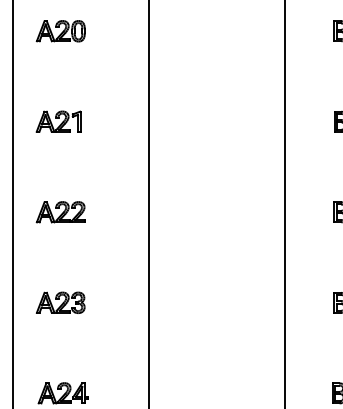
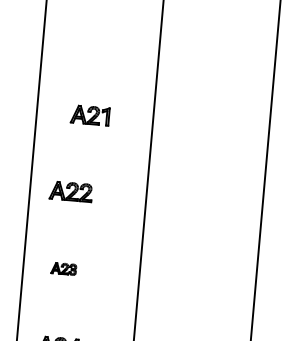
part: (60, 31) -> (84, 37), removed
part: (58, 121) -> (90, 115), moved
part: (60, 302) -> (63, 268), size x0.6

